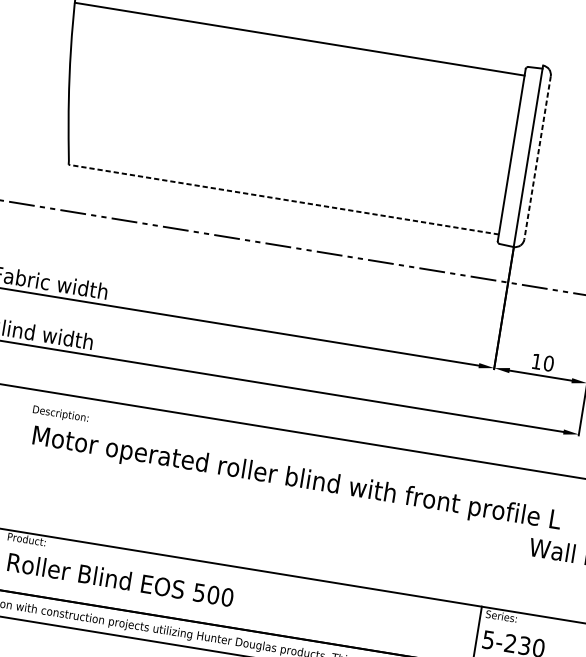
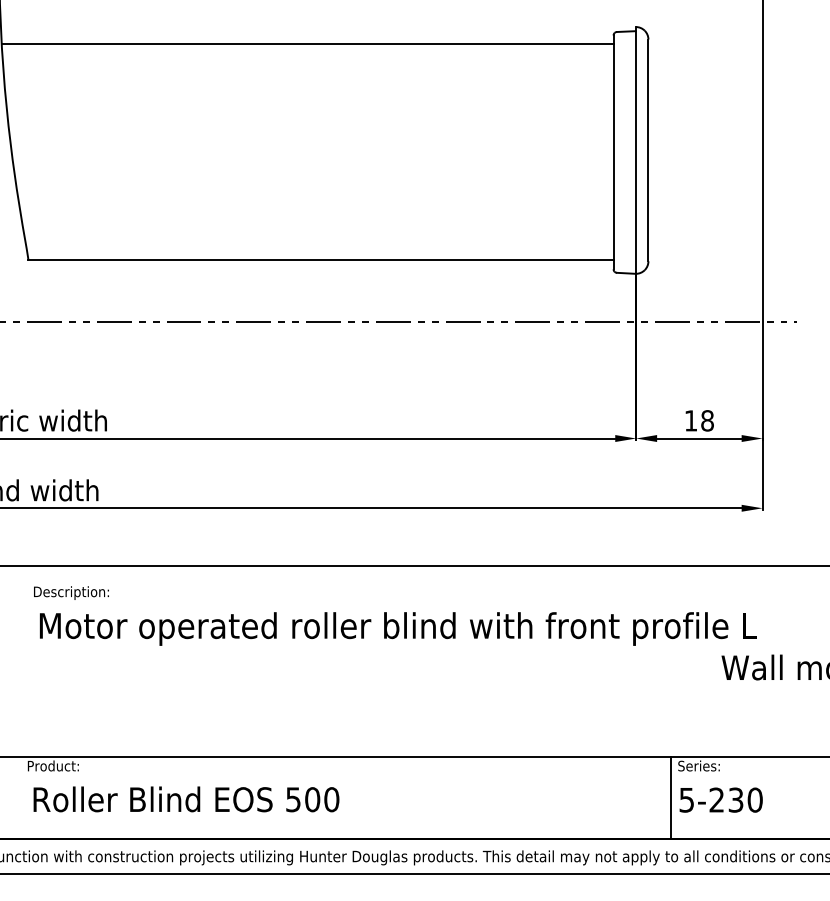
line: (537, 157) -> (648, 150), dashed -> solid
line: (283, 199) -> (320, 260), dashed -> solid
text: (548, 363) -> (707, 420), 10 -> 18

